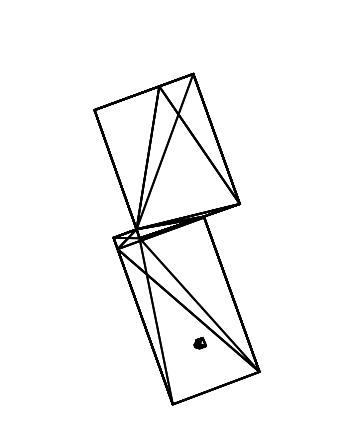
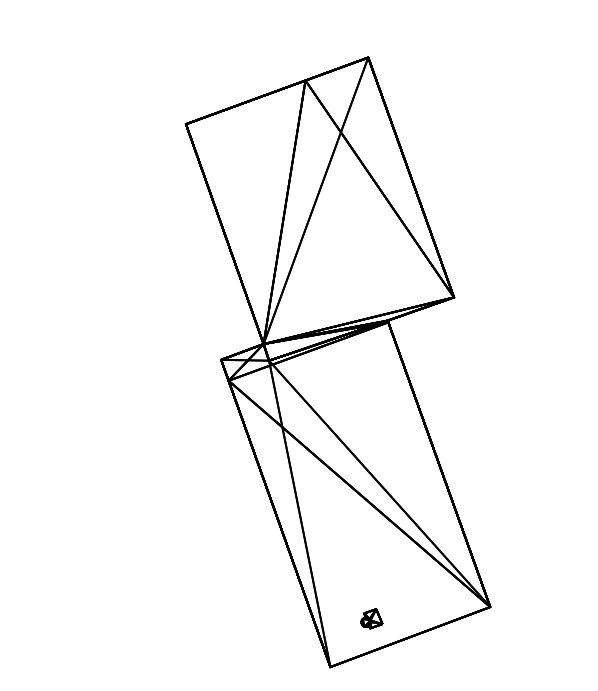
part: (199, 343) -> (370, 619), moved

